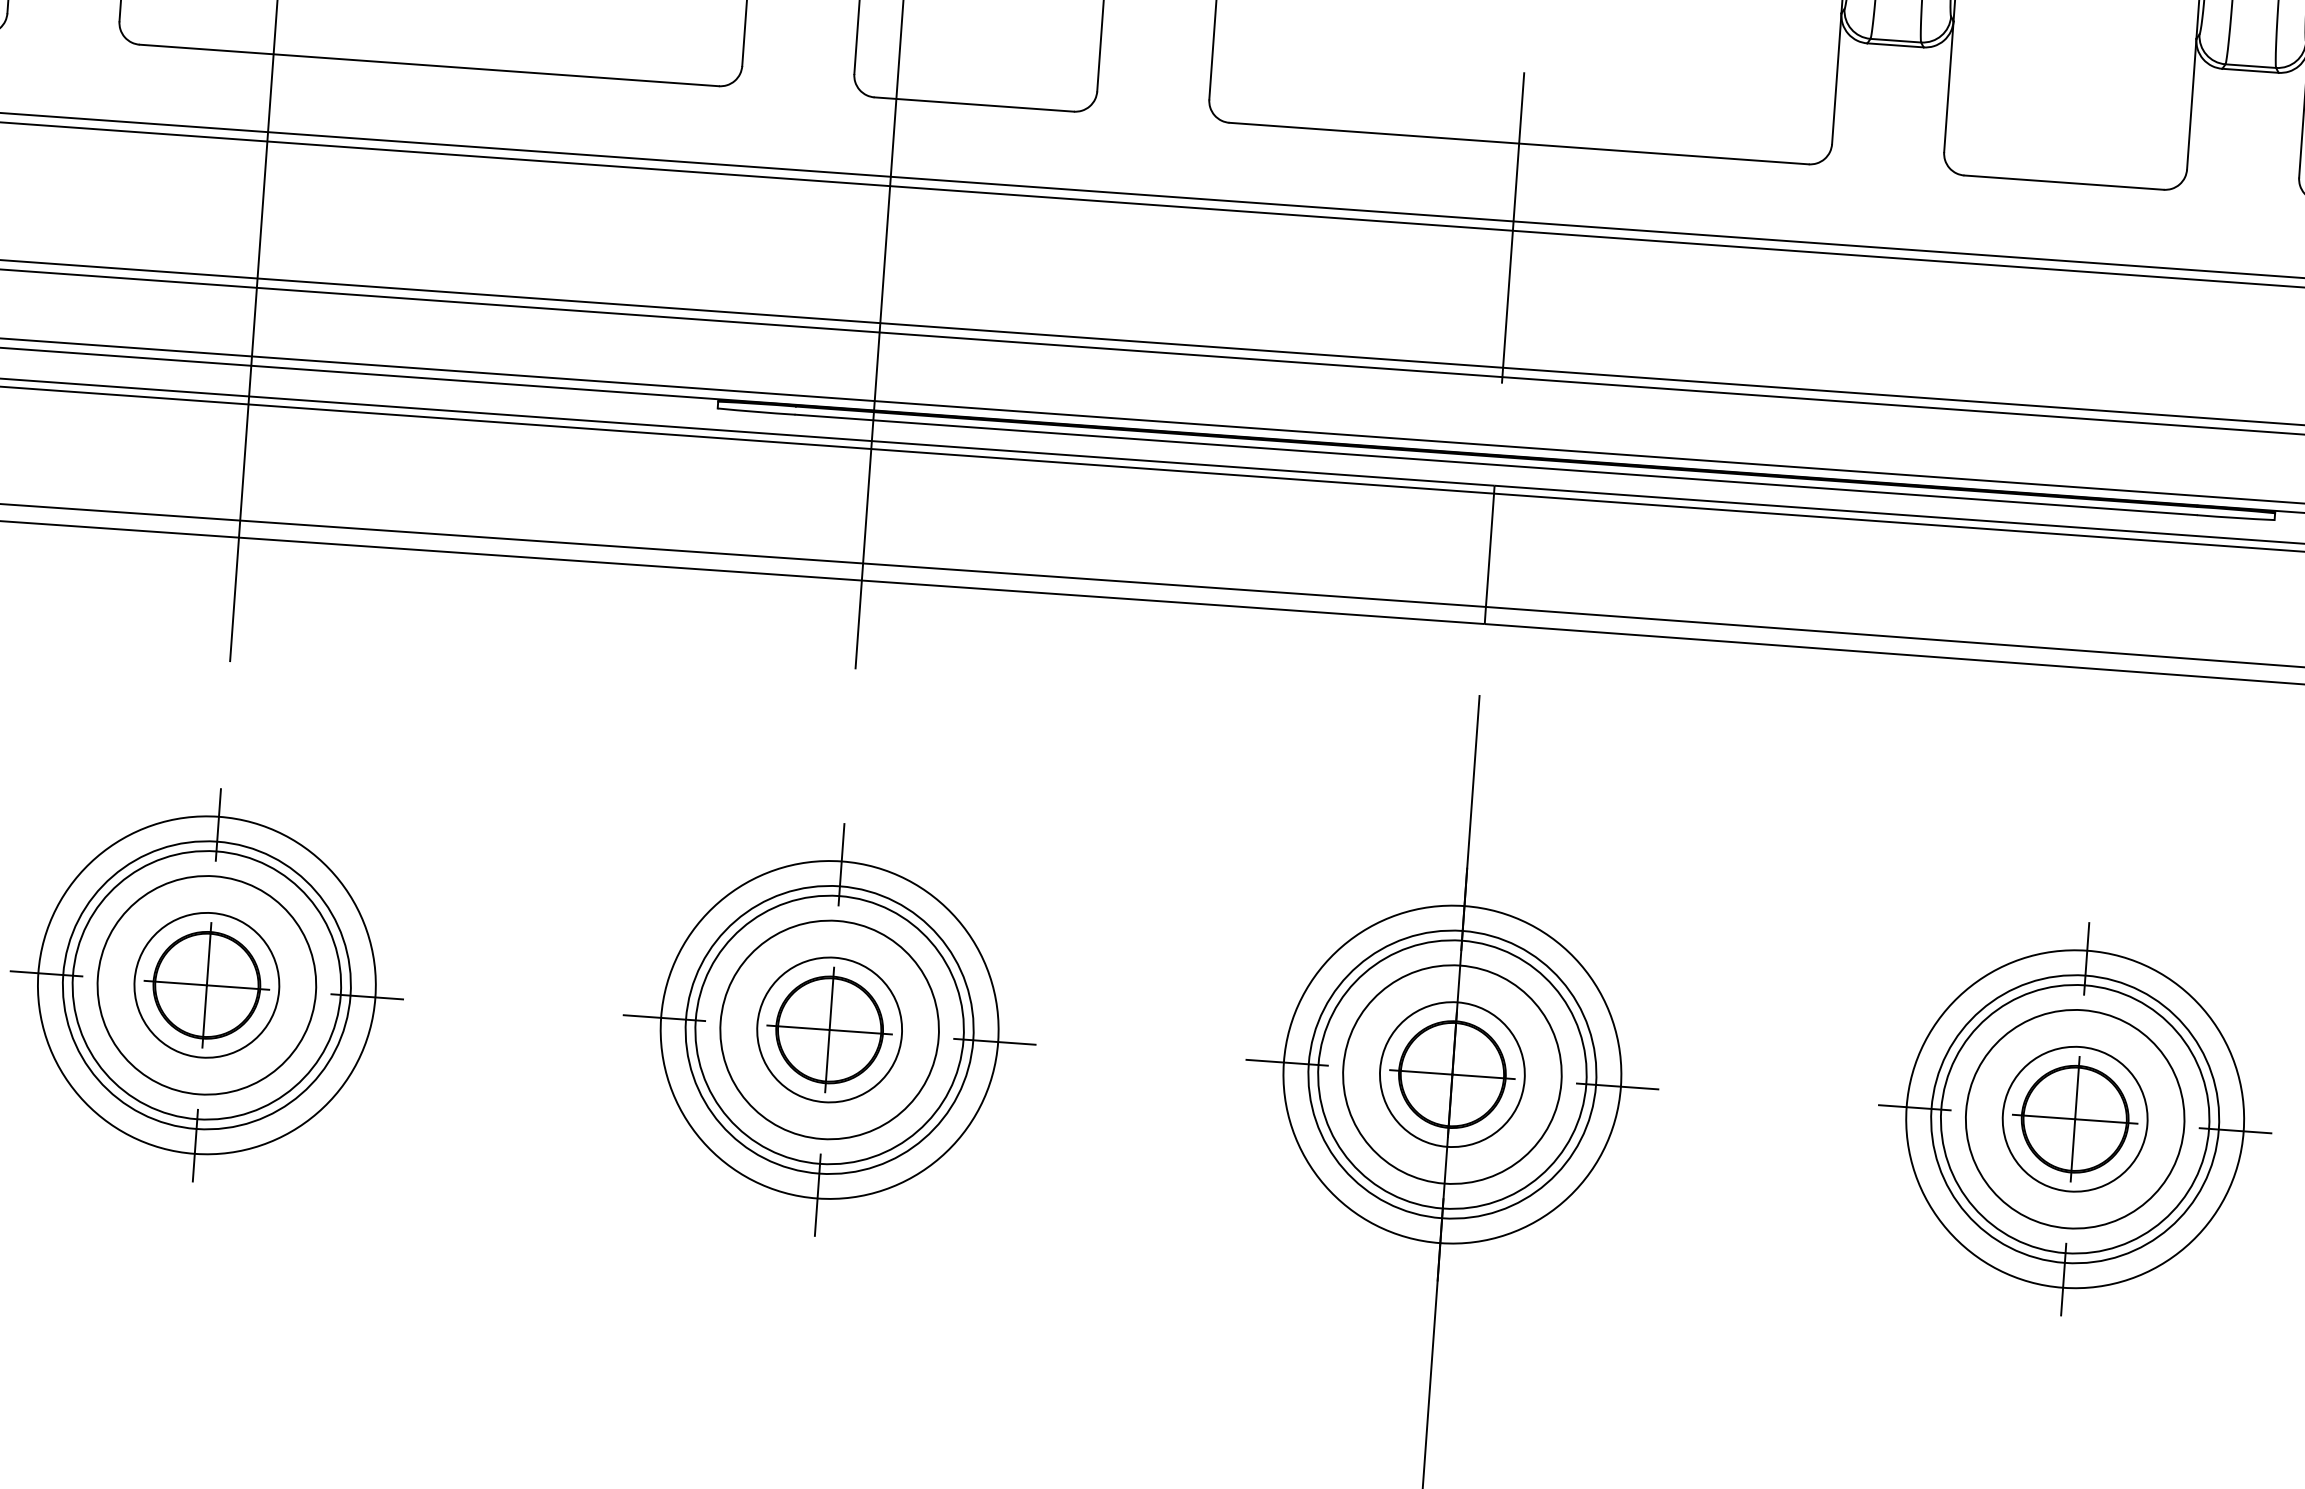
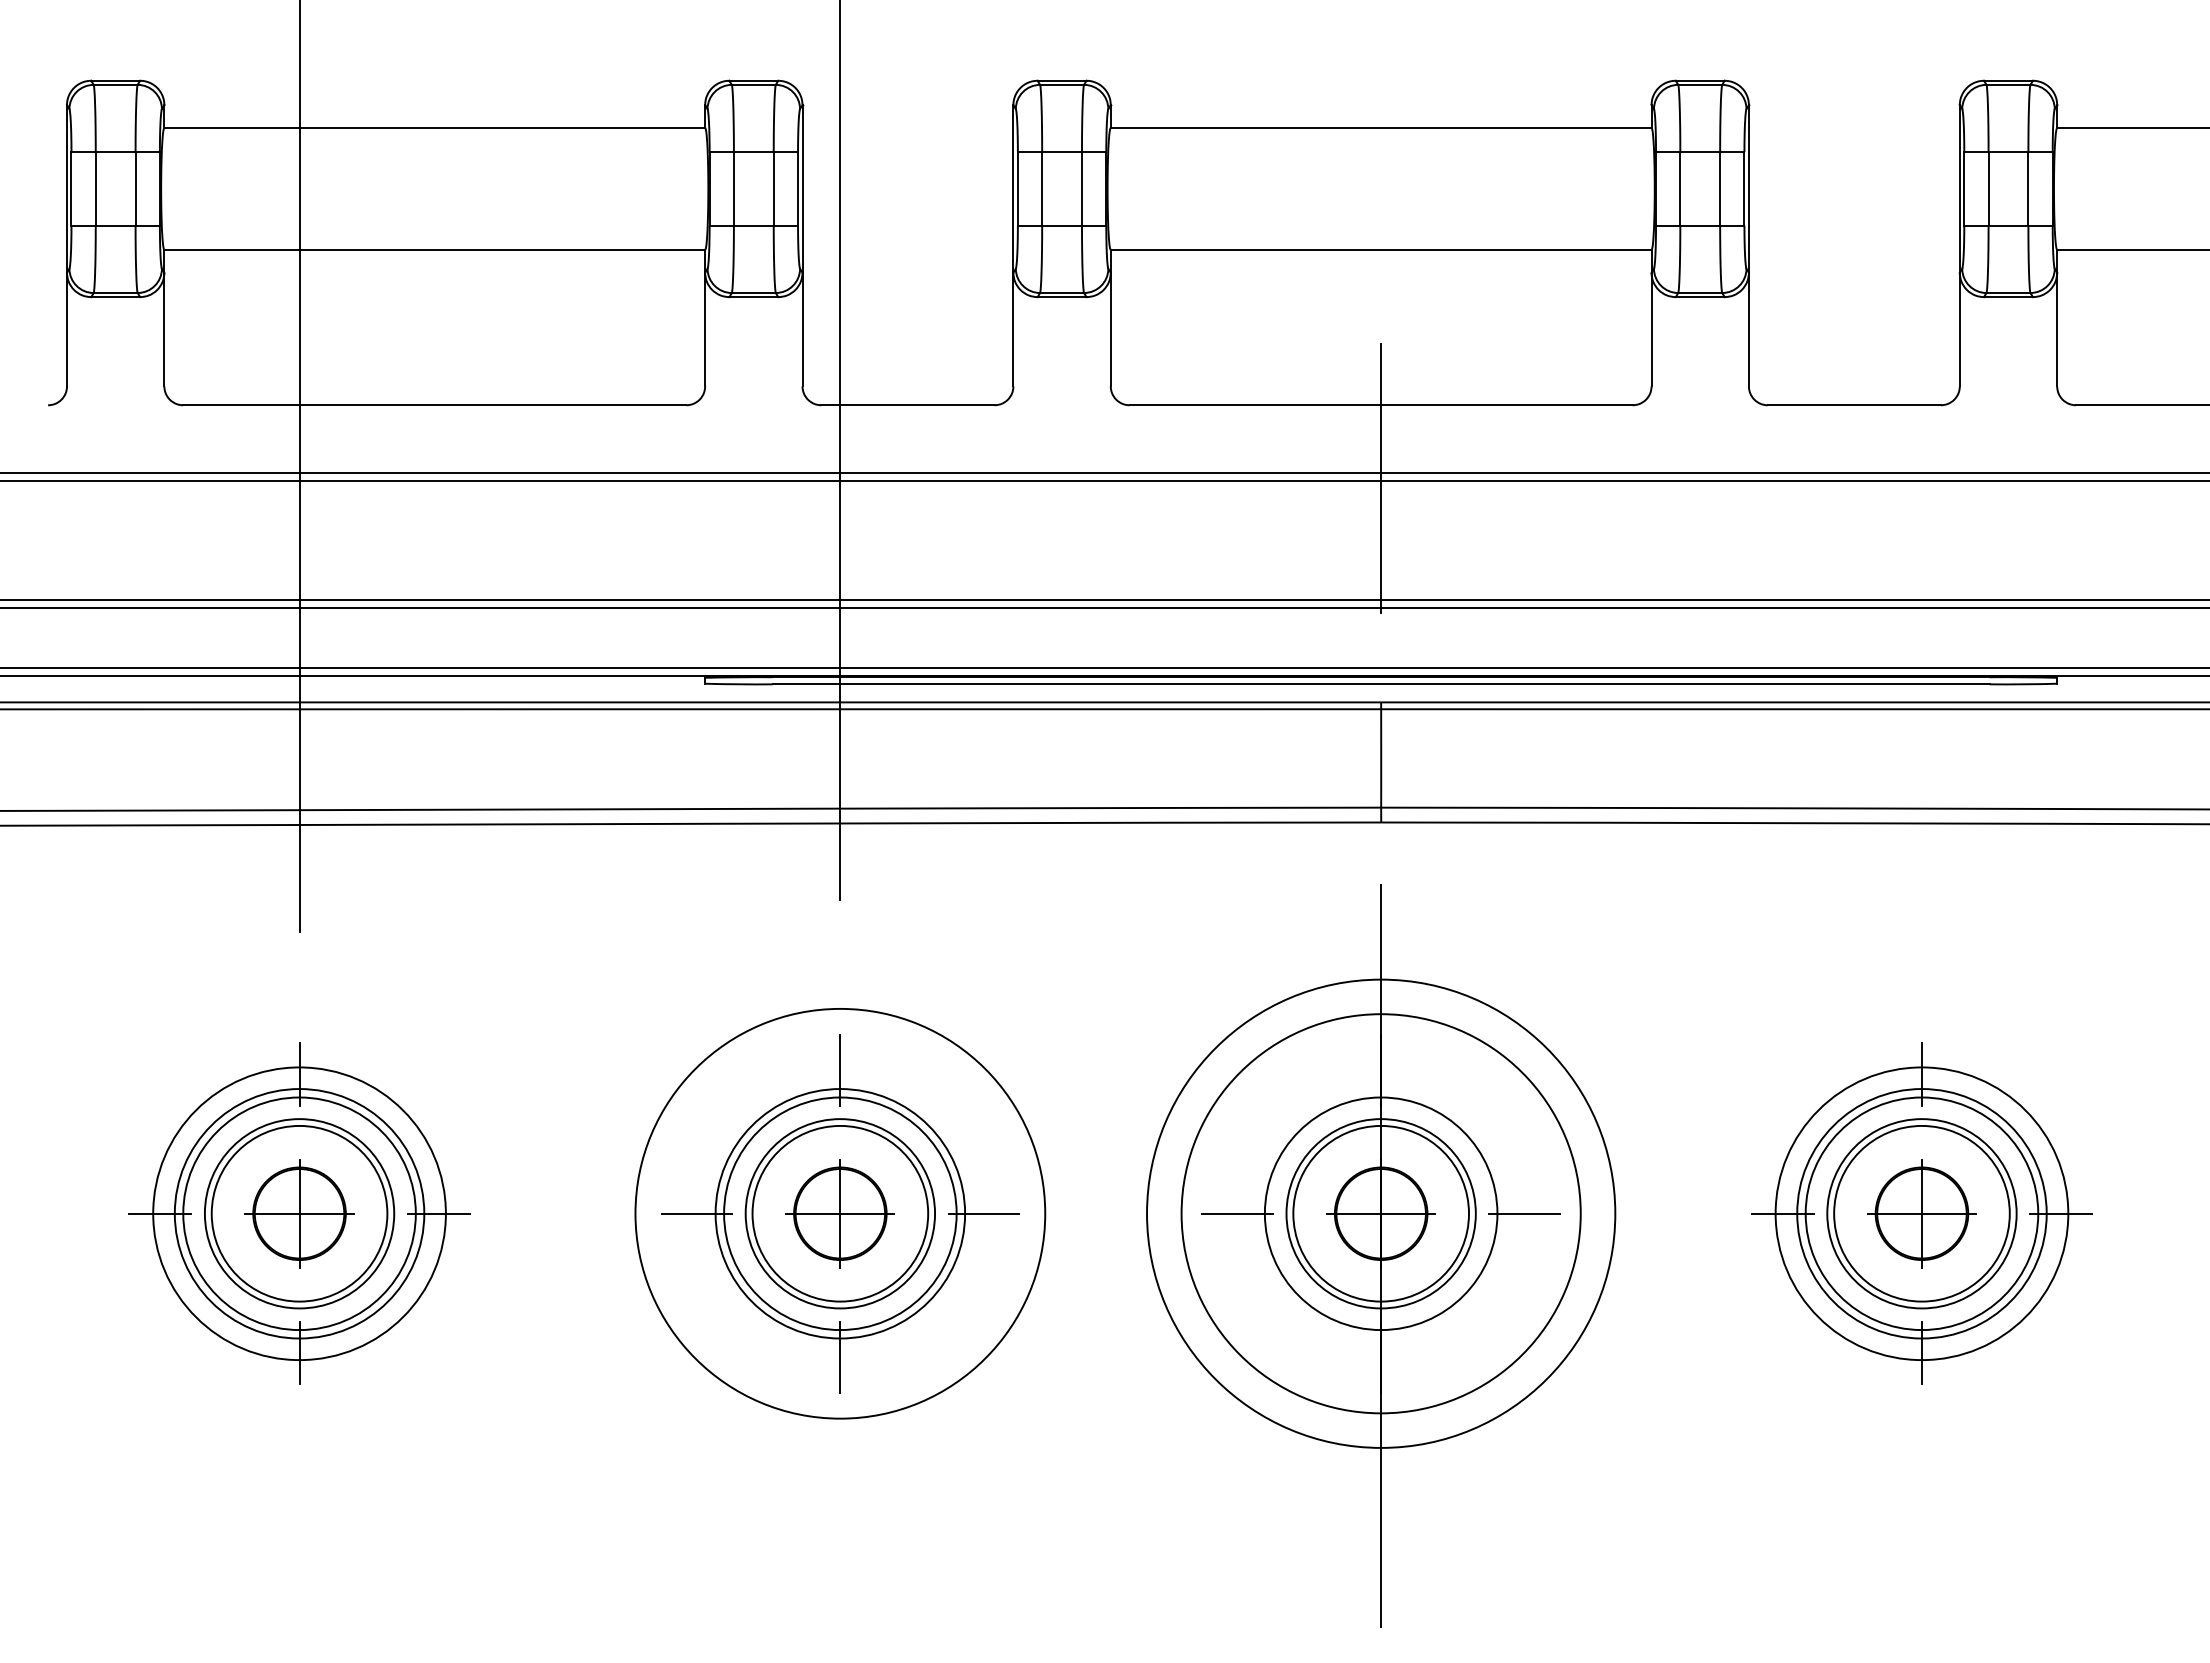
circle: (206, 985) -> (299, 1213), size x1.4
circle: (829, 1029) -> (840, 1213), size x1.4
circle: (829, 1029) -> (840, 1213), size x1.4
circle: (1451, 1074) -> (1380, 1213), size x1.4
circle: (1451, 1074) -> (1380, 1213), size x1.6
circle: (1451, 1074) -> (1380, 1213), size x1.6
circle: (2074, 1118) -> (1921, 1213), size x1.4

